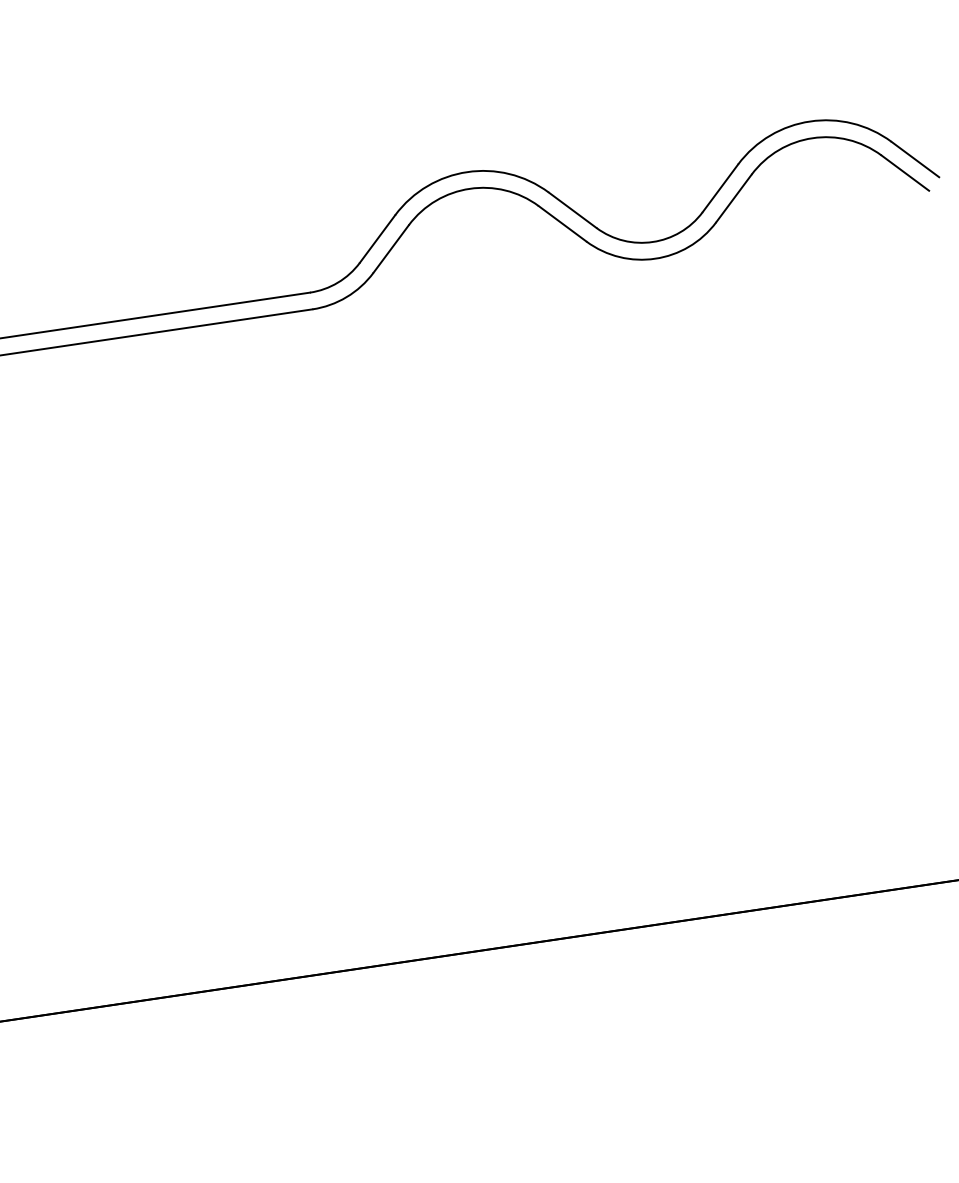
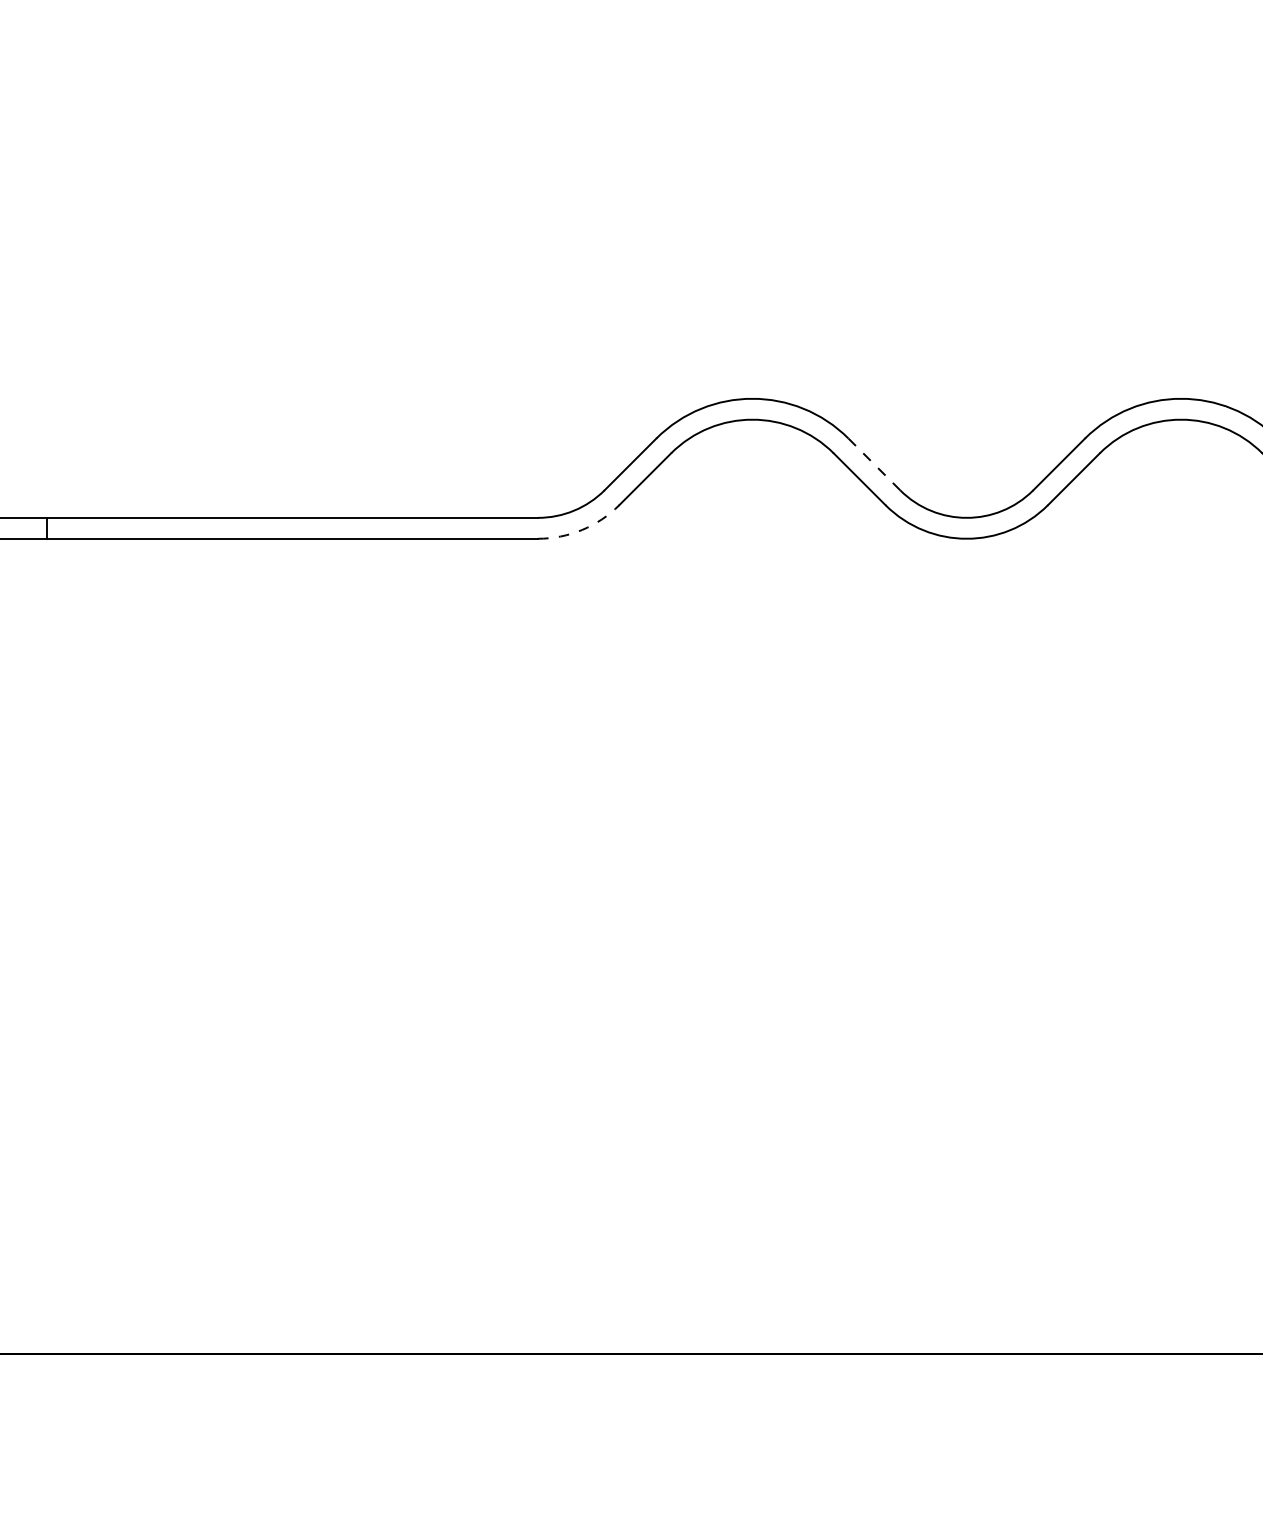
line: (572, 210) -> (874, 464), solid -> dashed
arc: (346, 297) -> (582, 530), solid -> dashed

